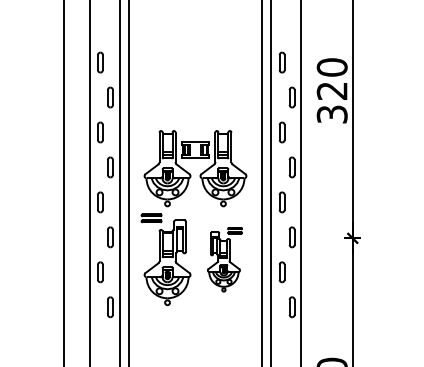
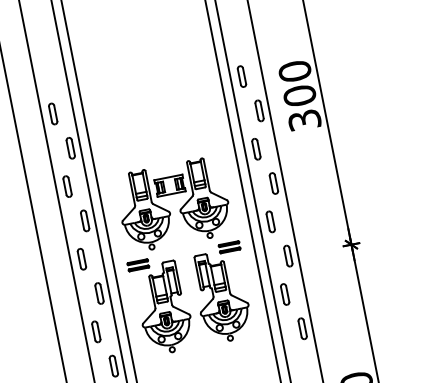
text: (331, 90) -> (298, 95), 320 -> 300
part: (224, 259) -> (222, 293), size x1.43

